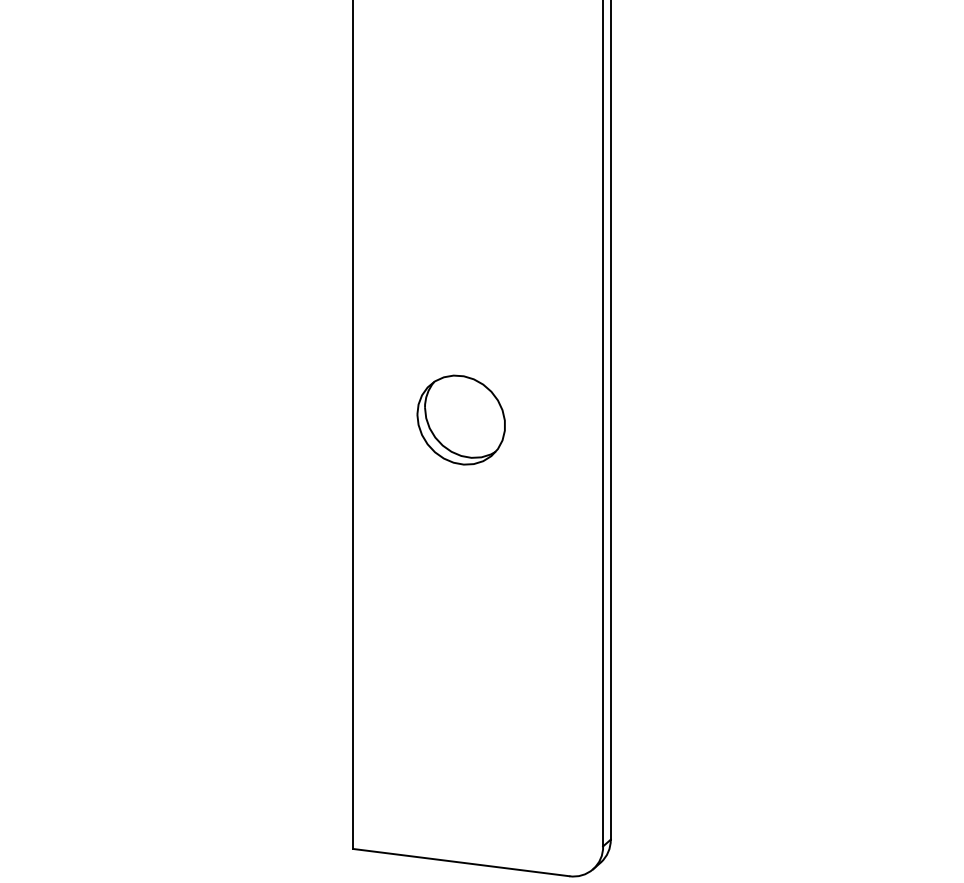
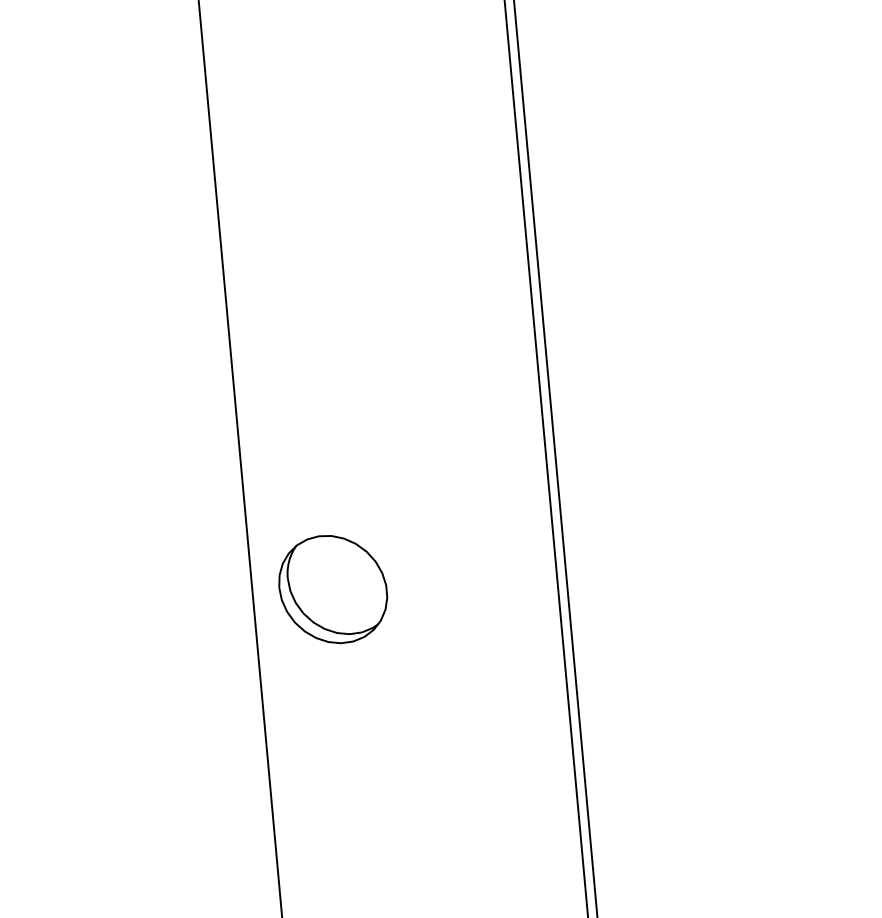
part: (460, 419) -> (332, 588), moved

